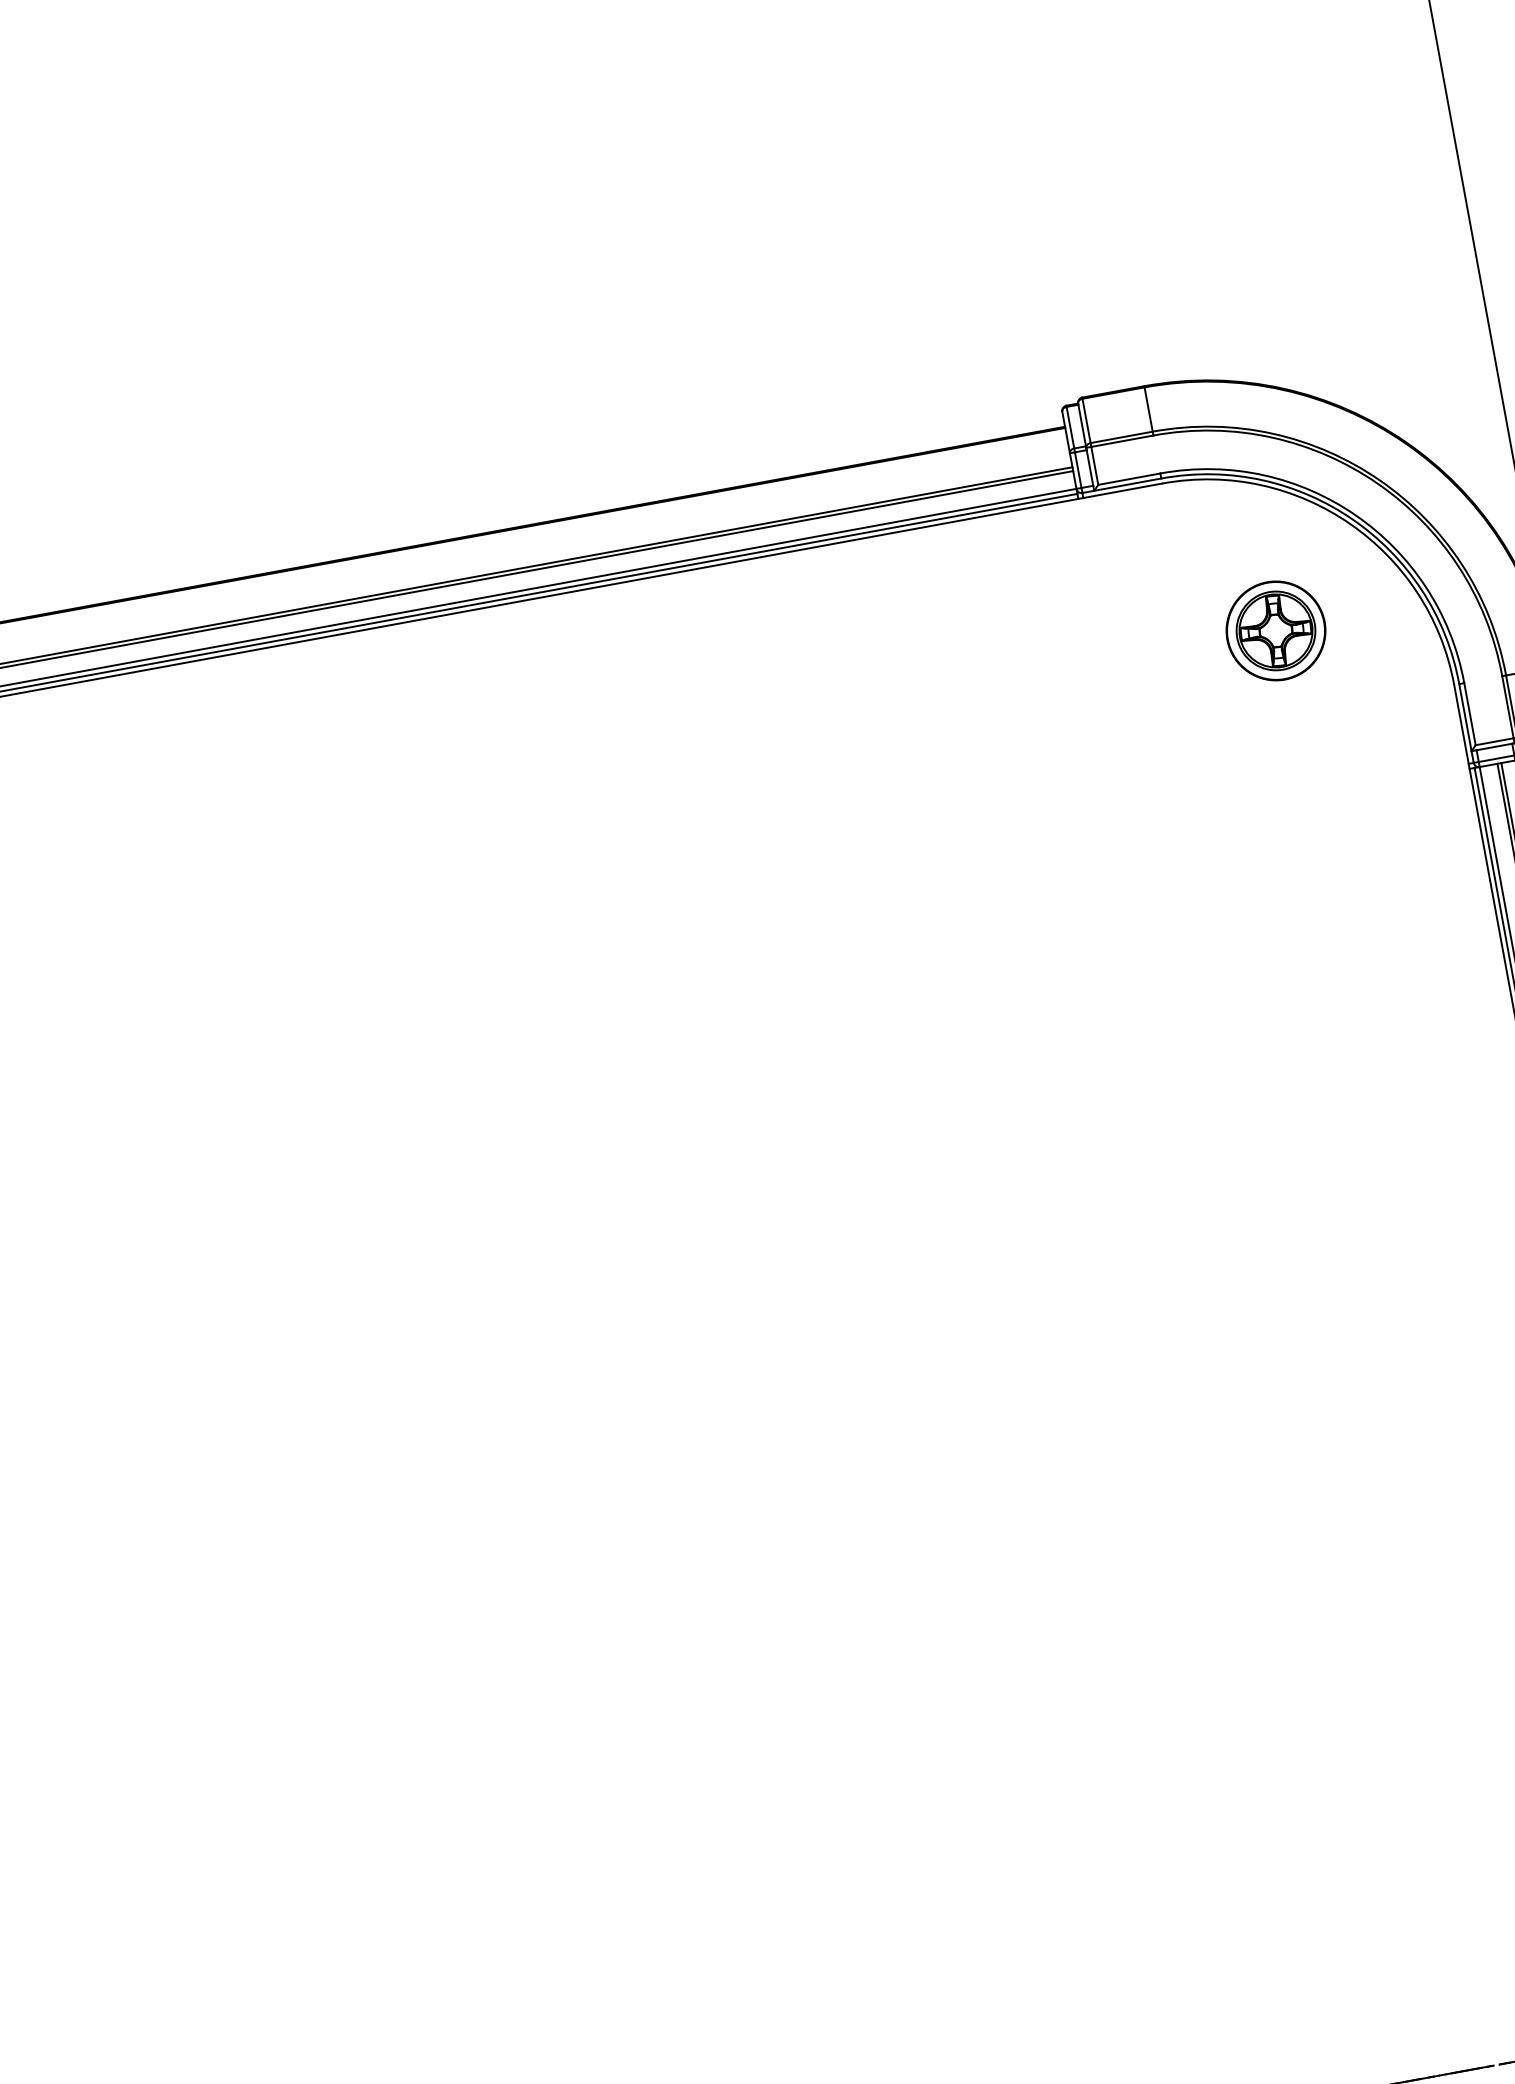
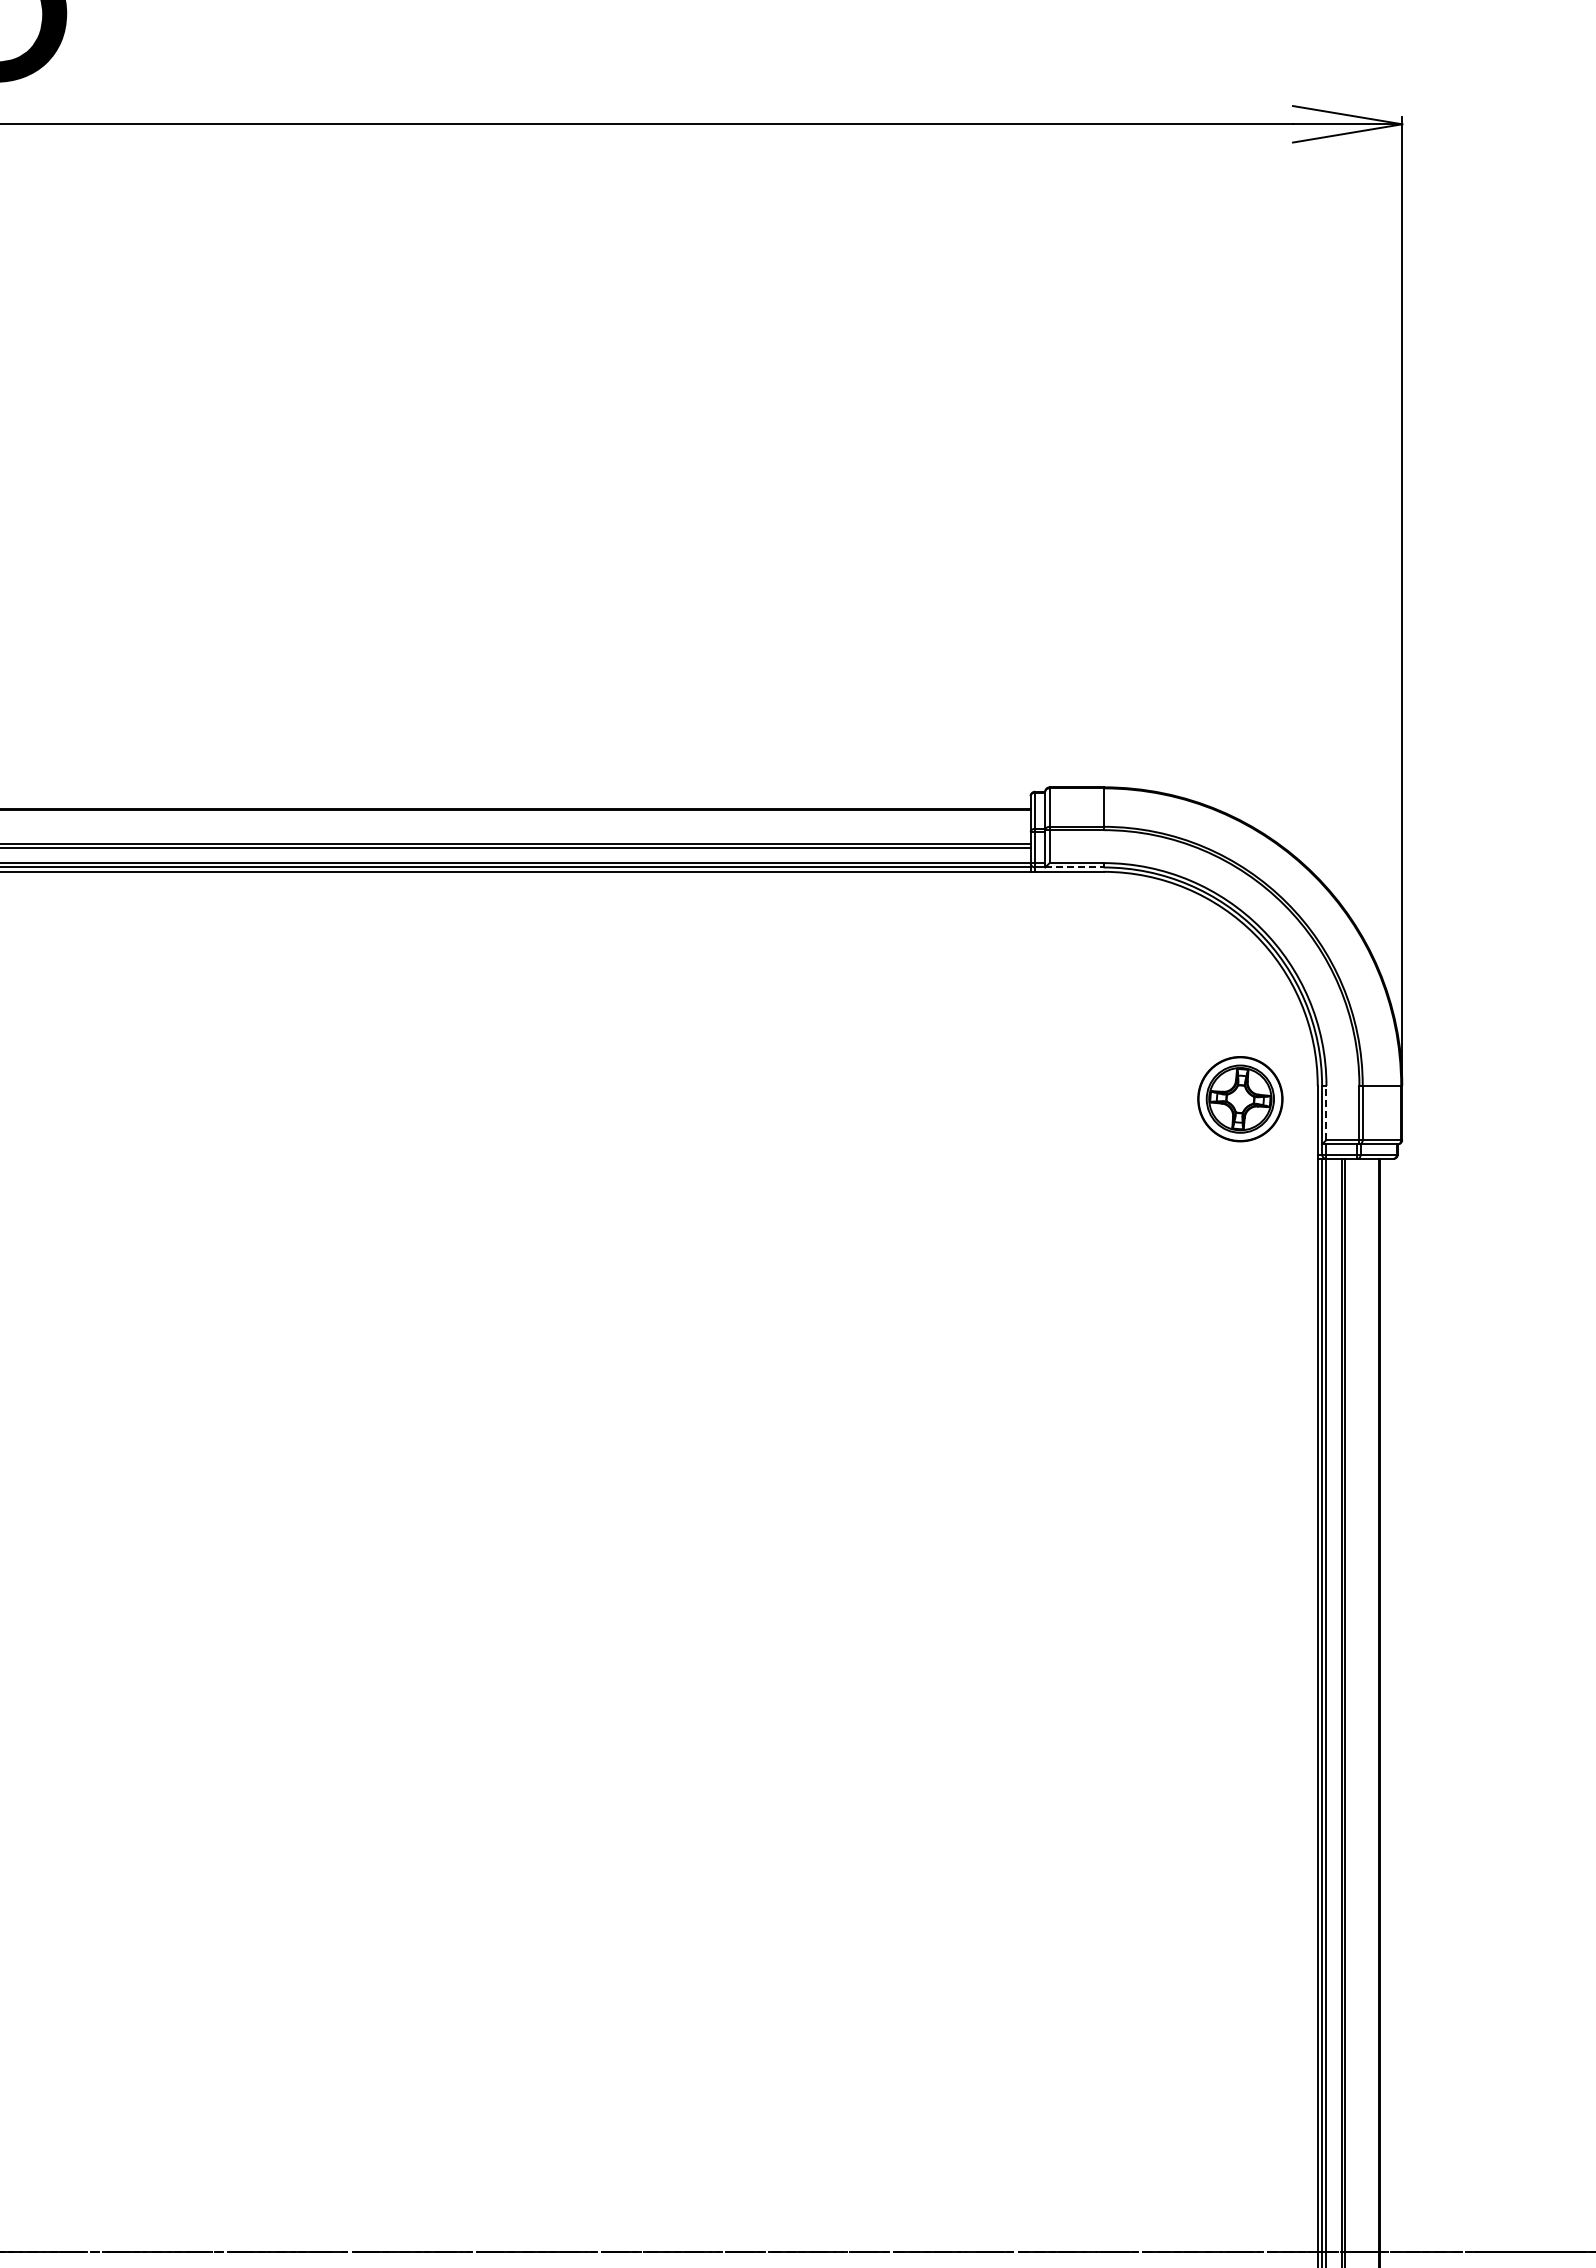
line: (1127, 484) -> (1074, 867), solid -> dashed
part: (1276, 631) -> (1240, 1099), moved
line: (1470, 714) -> (1326, 1113), solid -> dashed

